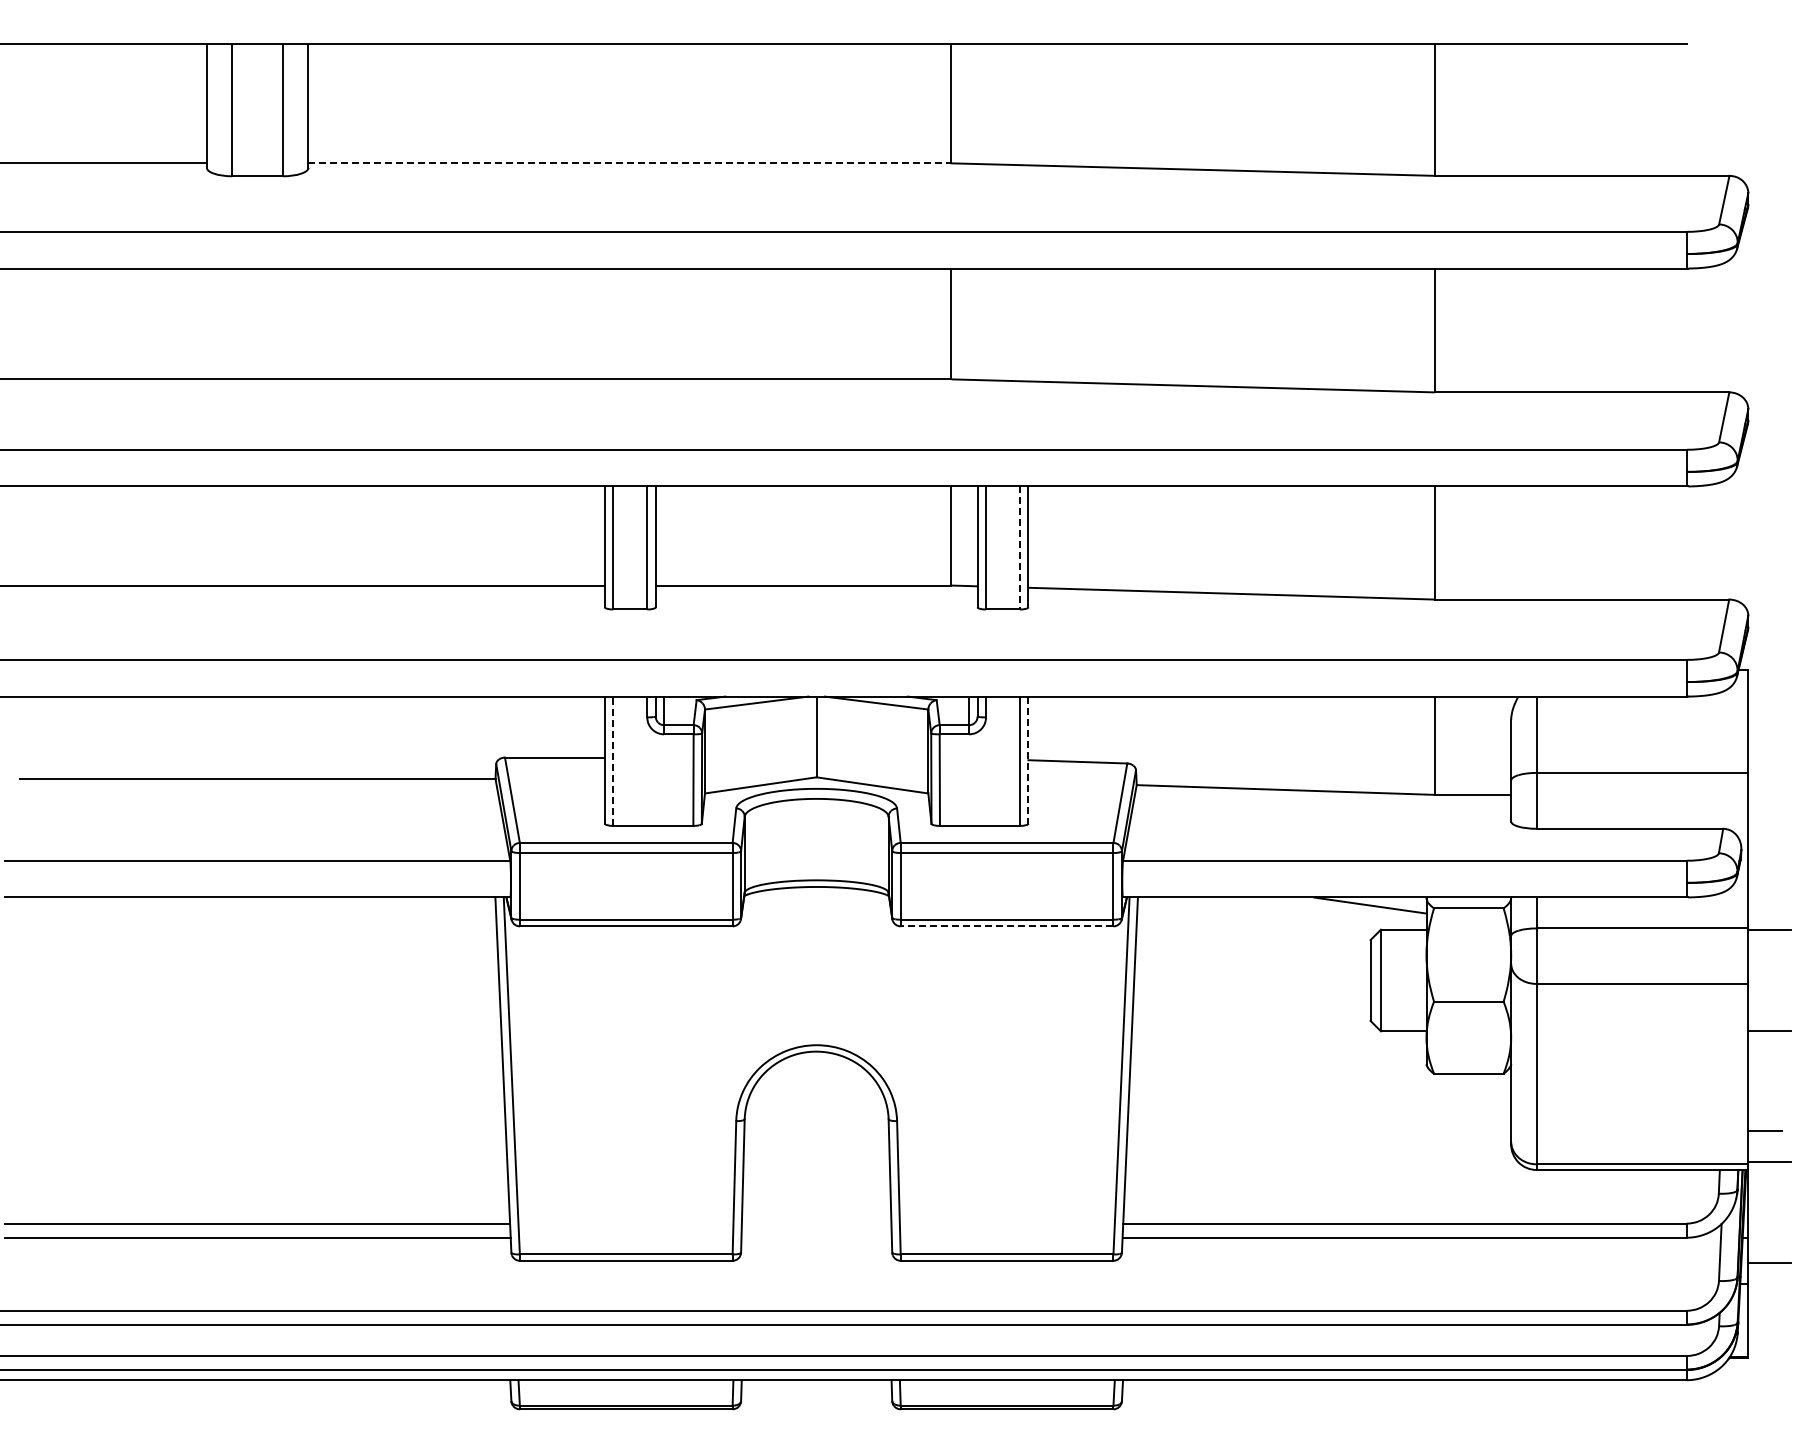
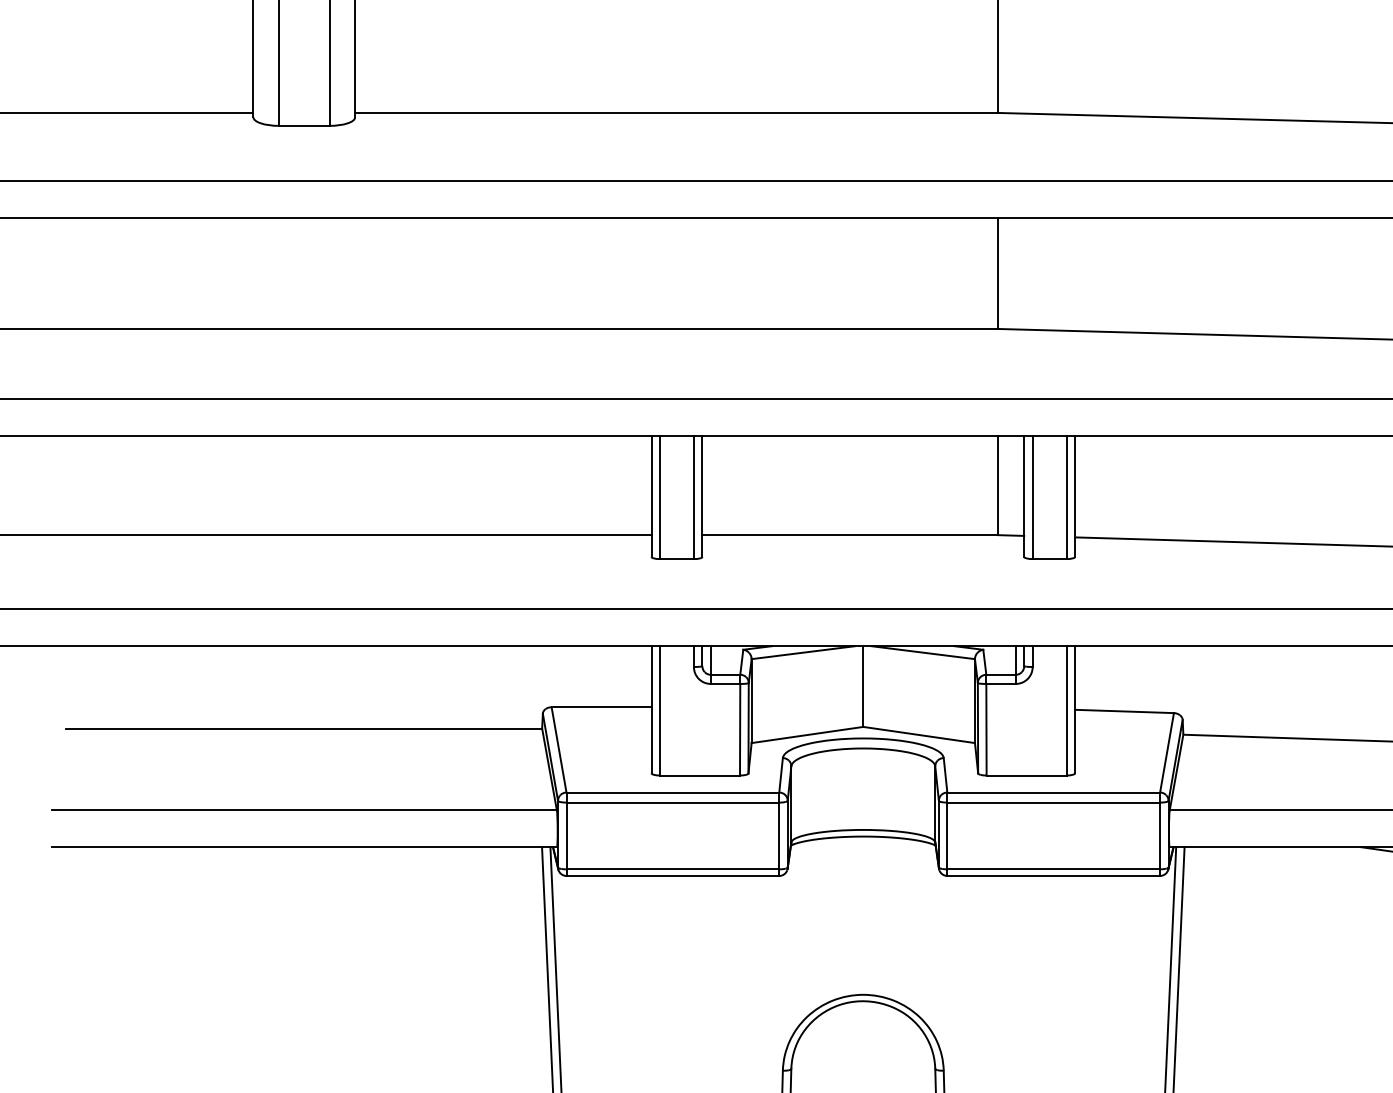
line: (630, 163) -> (677, 113), dashed -> solid
line: (1019, 548) -> (1066, 498), dashed -> solid
line: (1028, 760) -> (1075, 710), dashed -> solid
line: (613, 761) -> (660, 711), dashed -> solid
line: (1006, 926) -> (1053, 876), dashed -> solid

